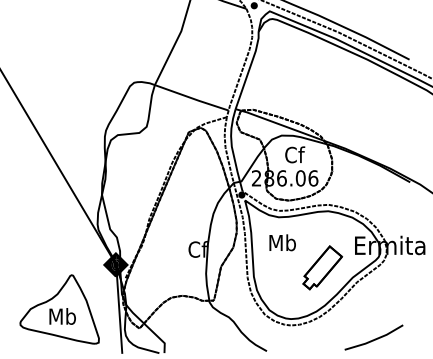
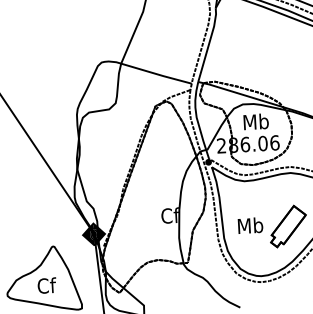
text: (294, 154) -> (255, 121), Cf -> Mb
text: (282, 242) -> (250, 225), moved
text: (62, 316) -> (46, 285), Mb -> Cf

